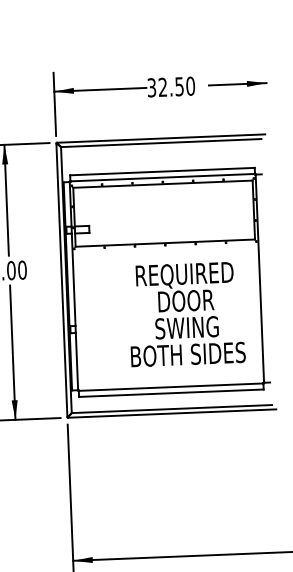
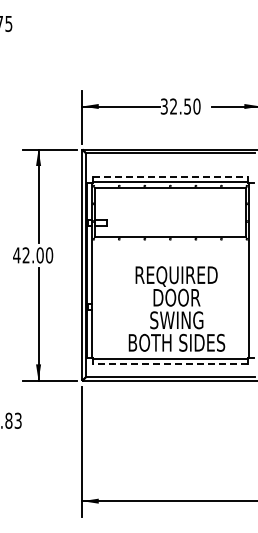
line: (162, 171) -> (170, 177), solid -> dashed
text: (186, 313) -> (176, 308), moved
line: (171, 392) -> (170, 363), solid -> dashed

